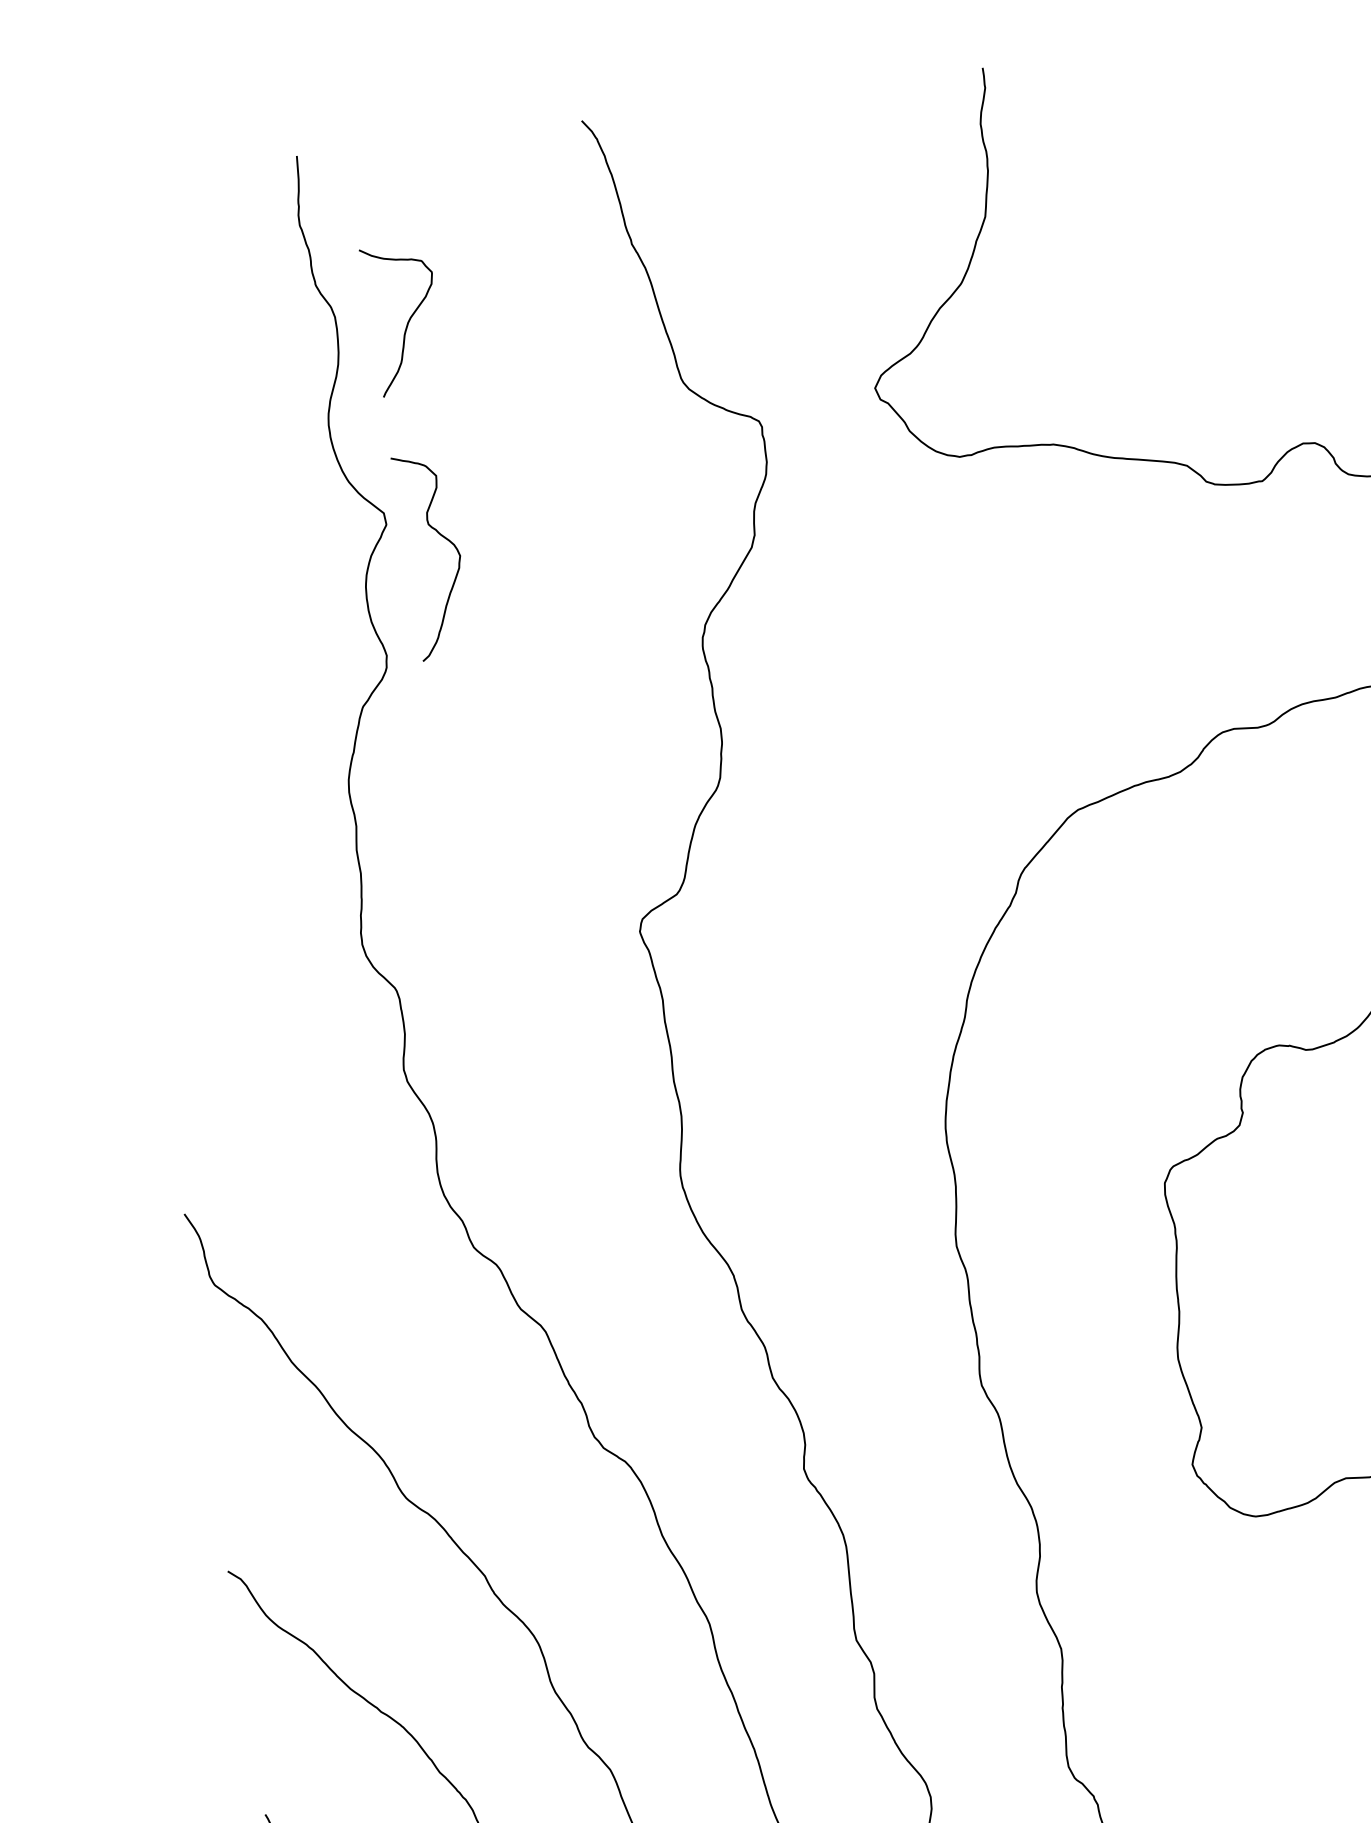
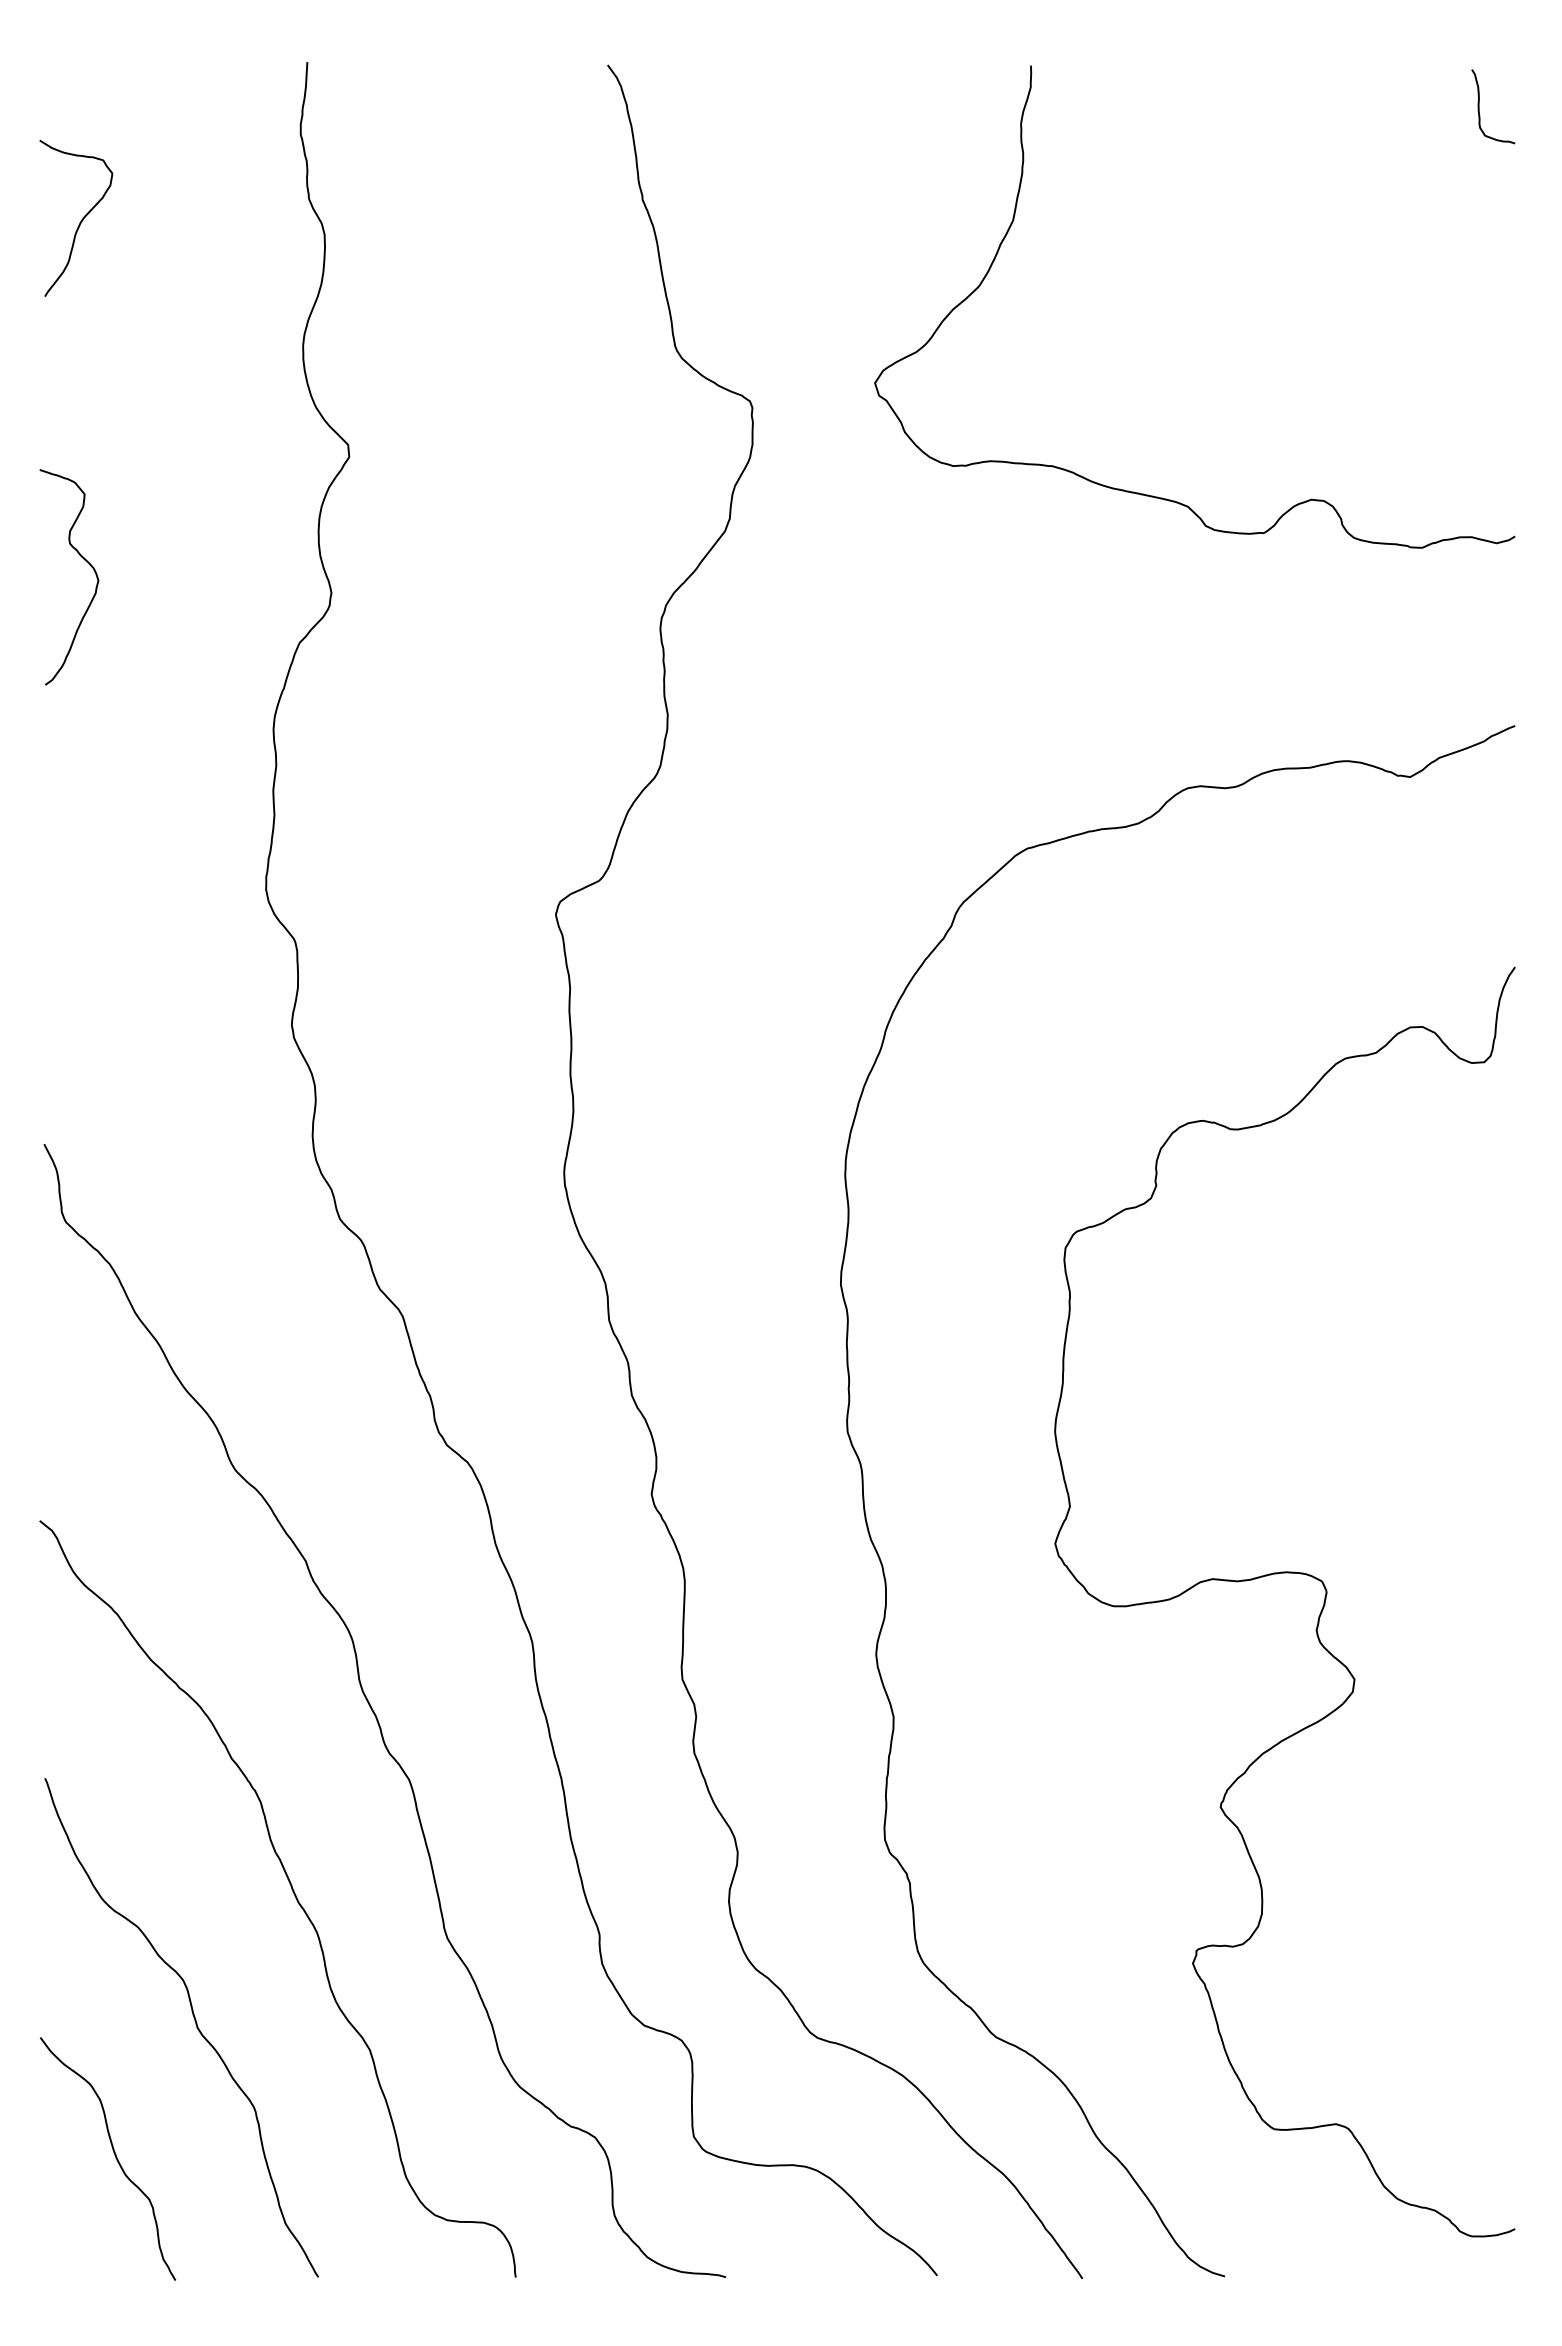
curve: (407, 321) -> (80, 221), moved
curve: (445, 539) -> (85, 561), moved

